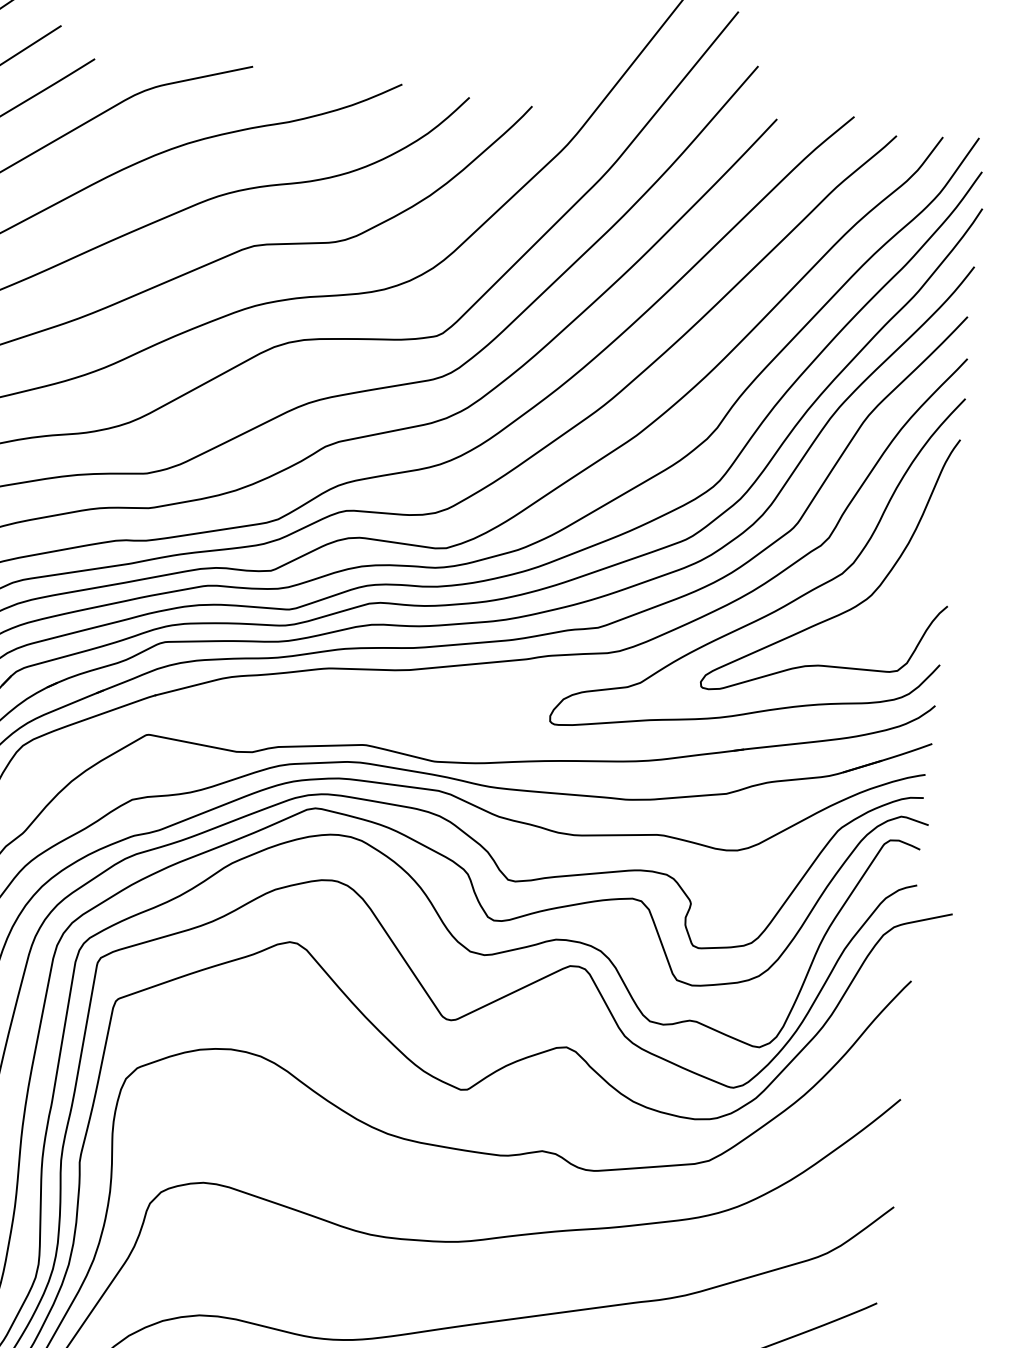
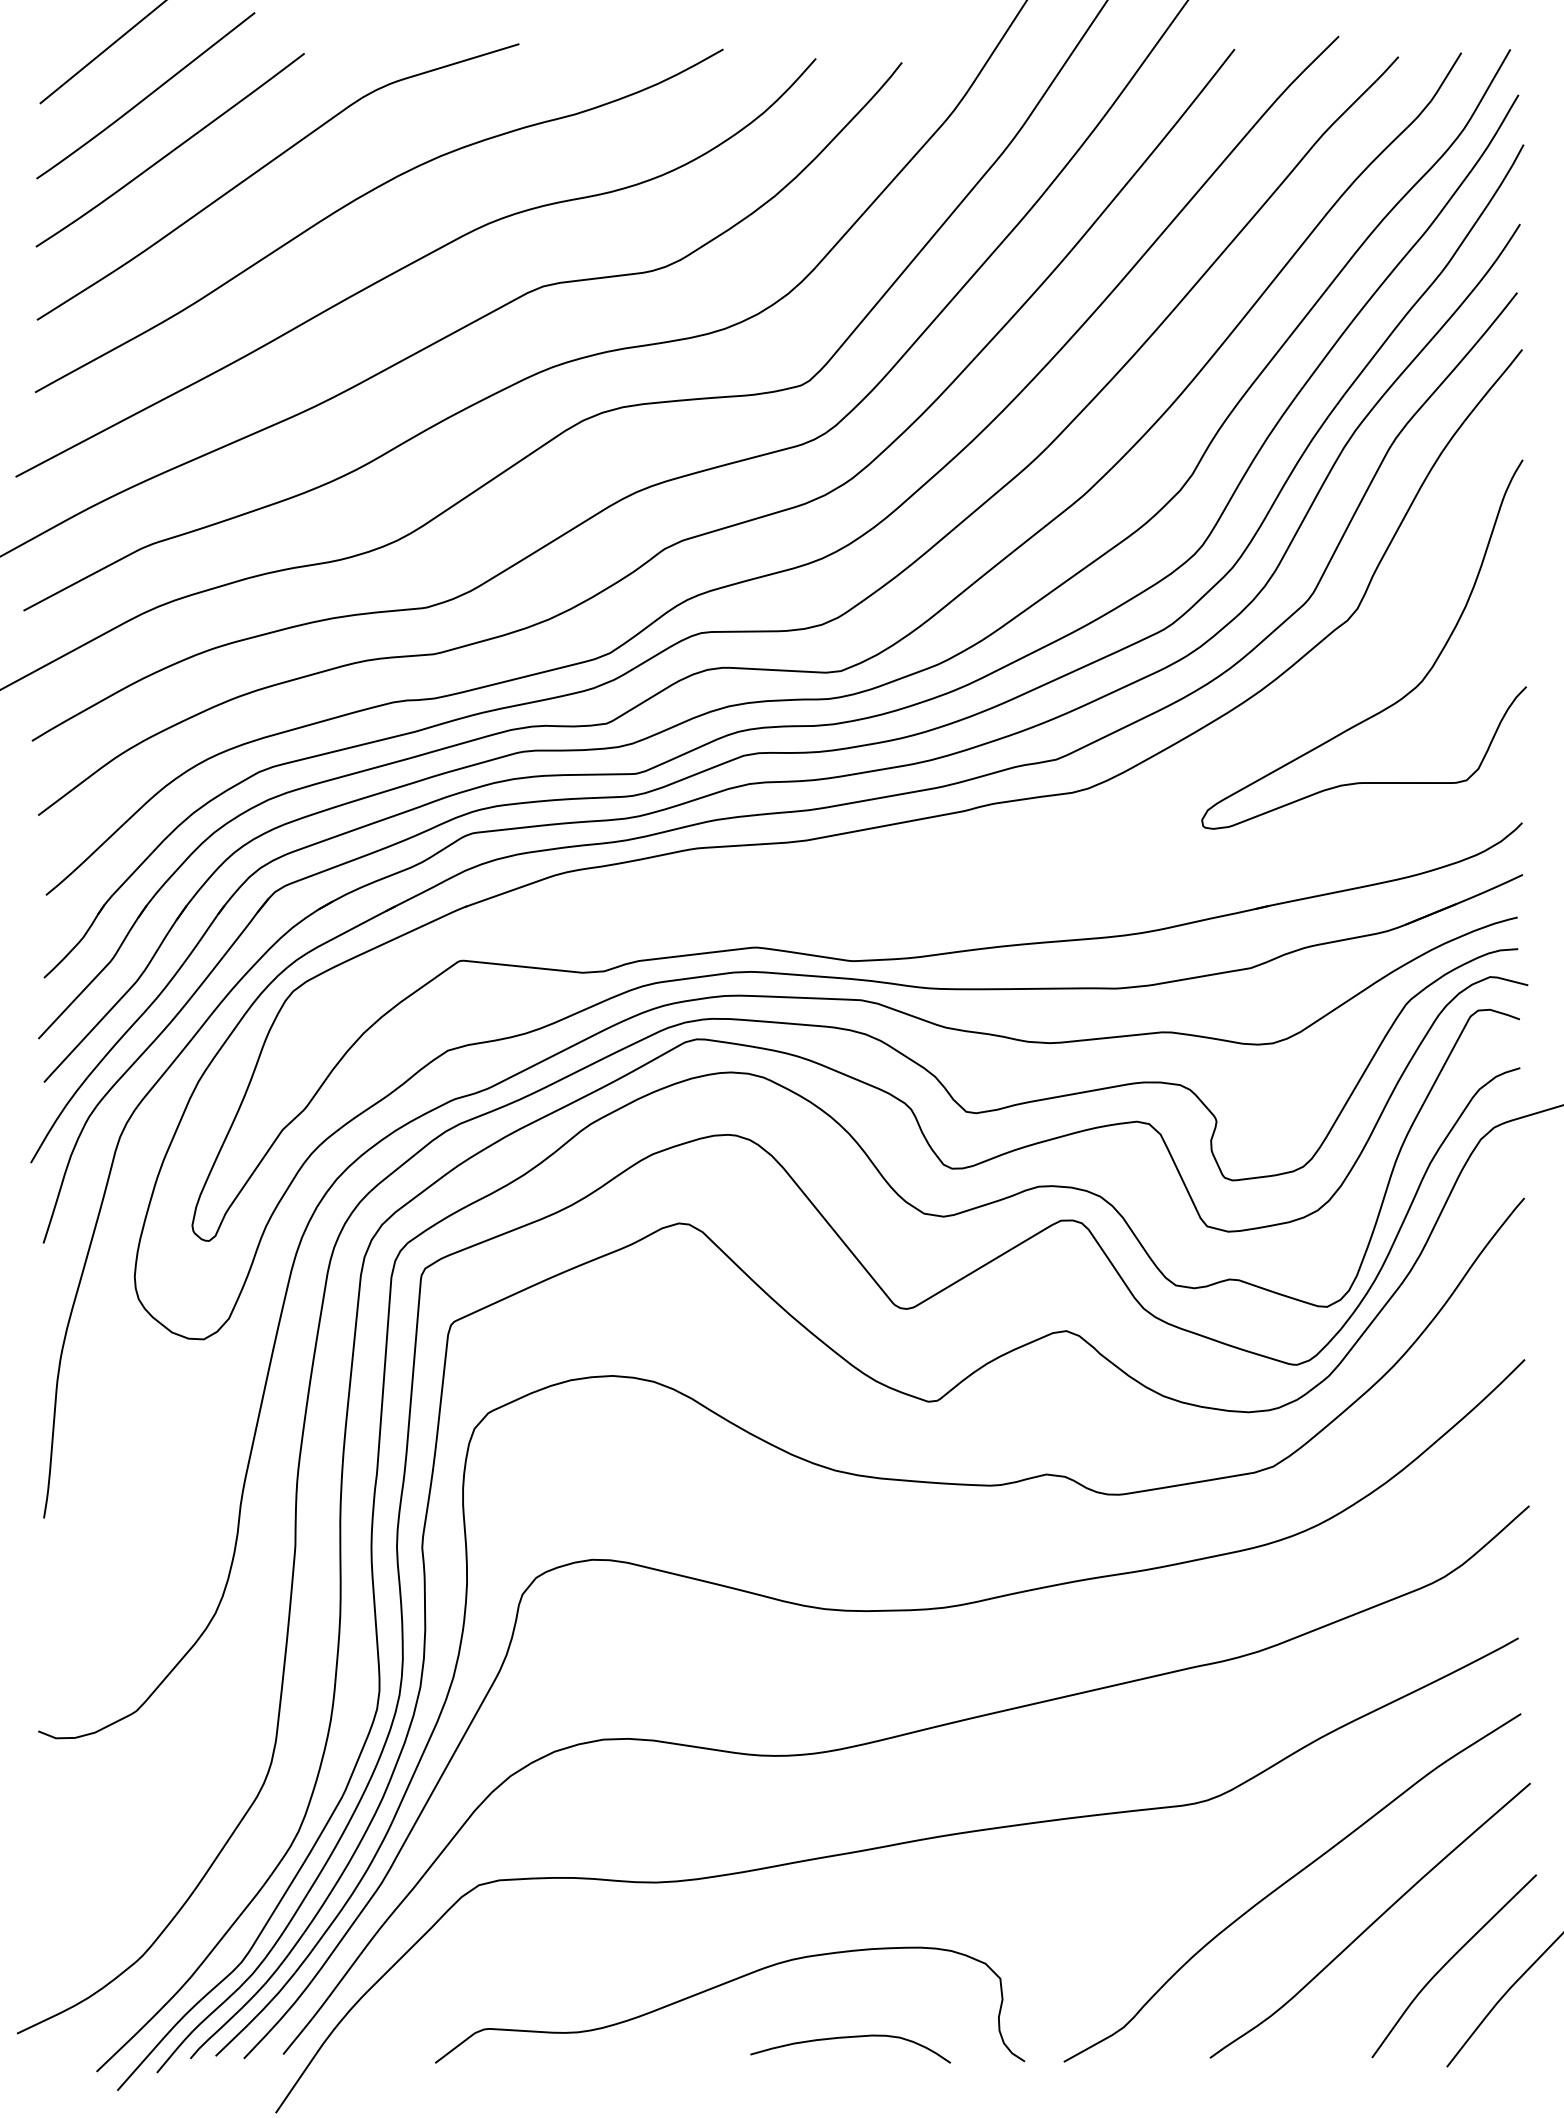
curve: (781, 606) -> (1301, 708), removed

